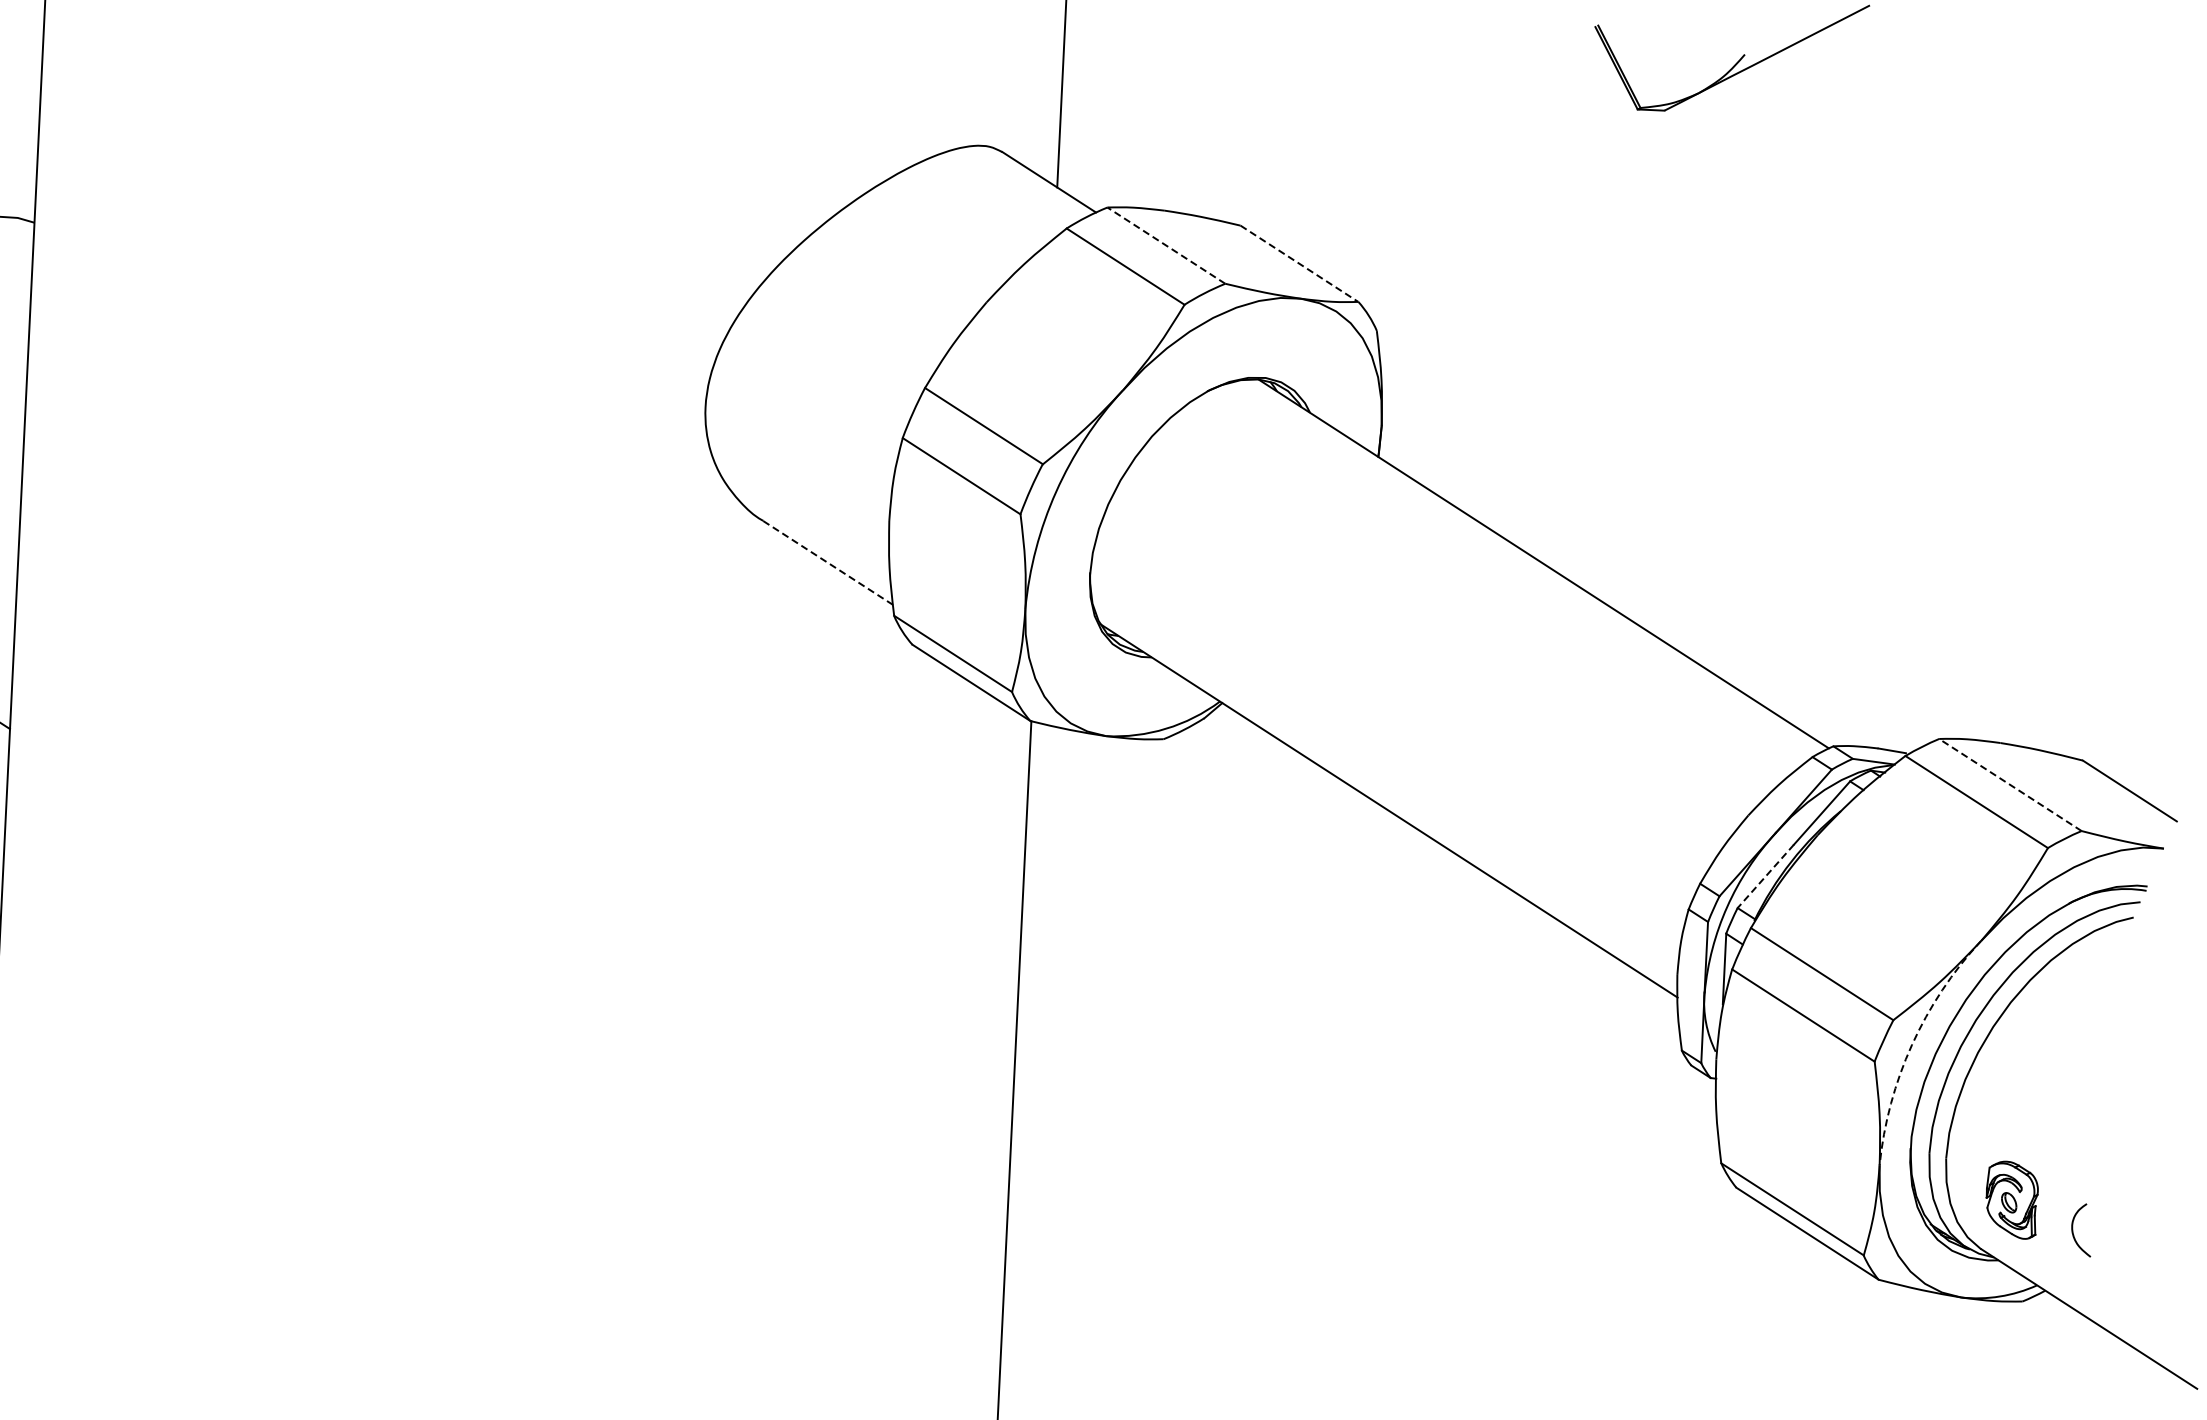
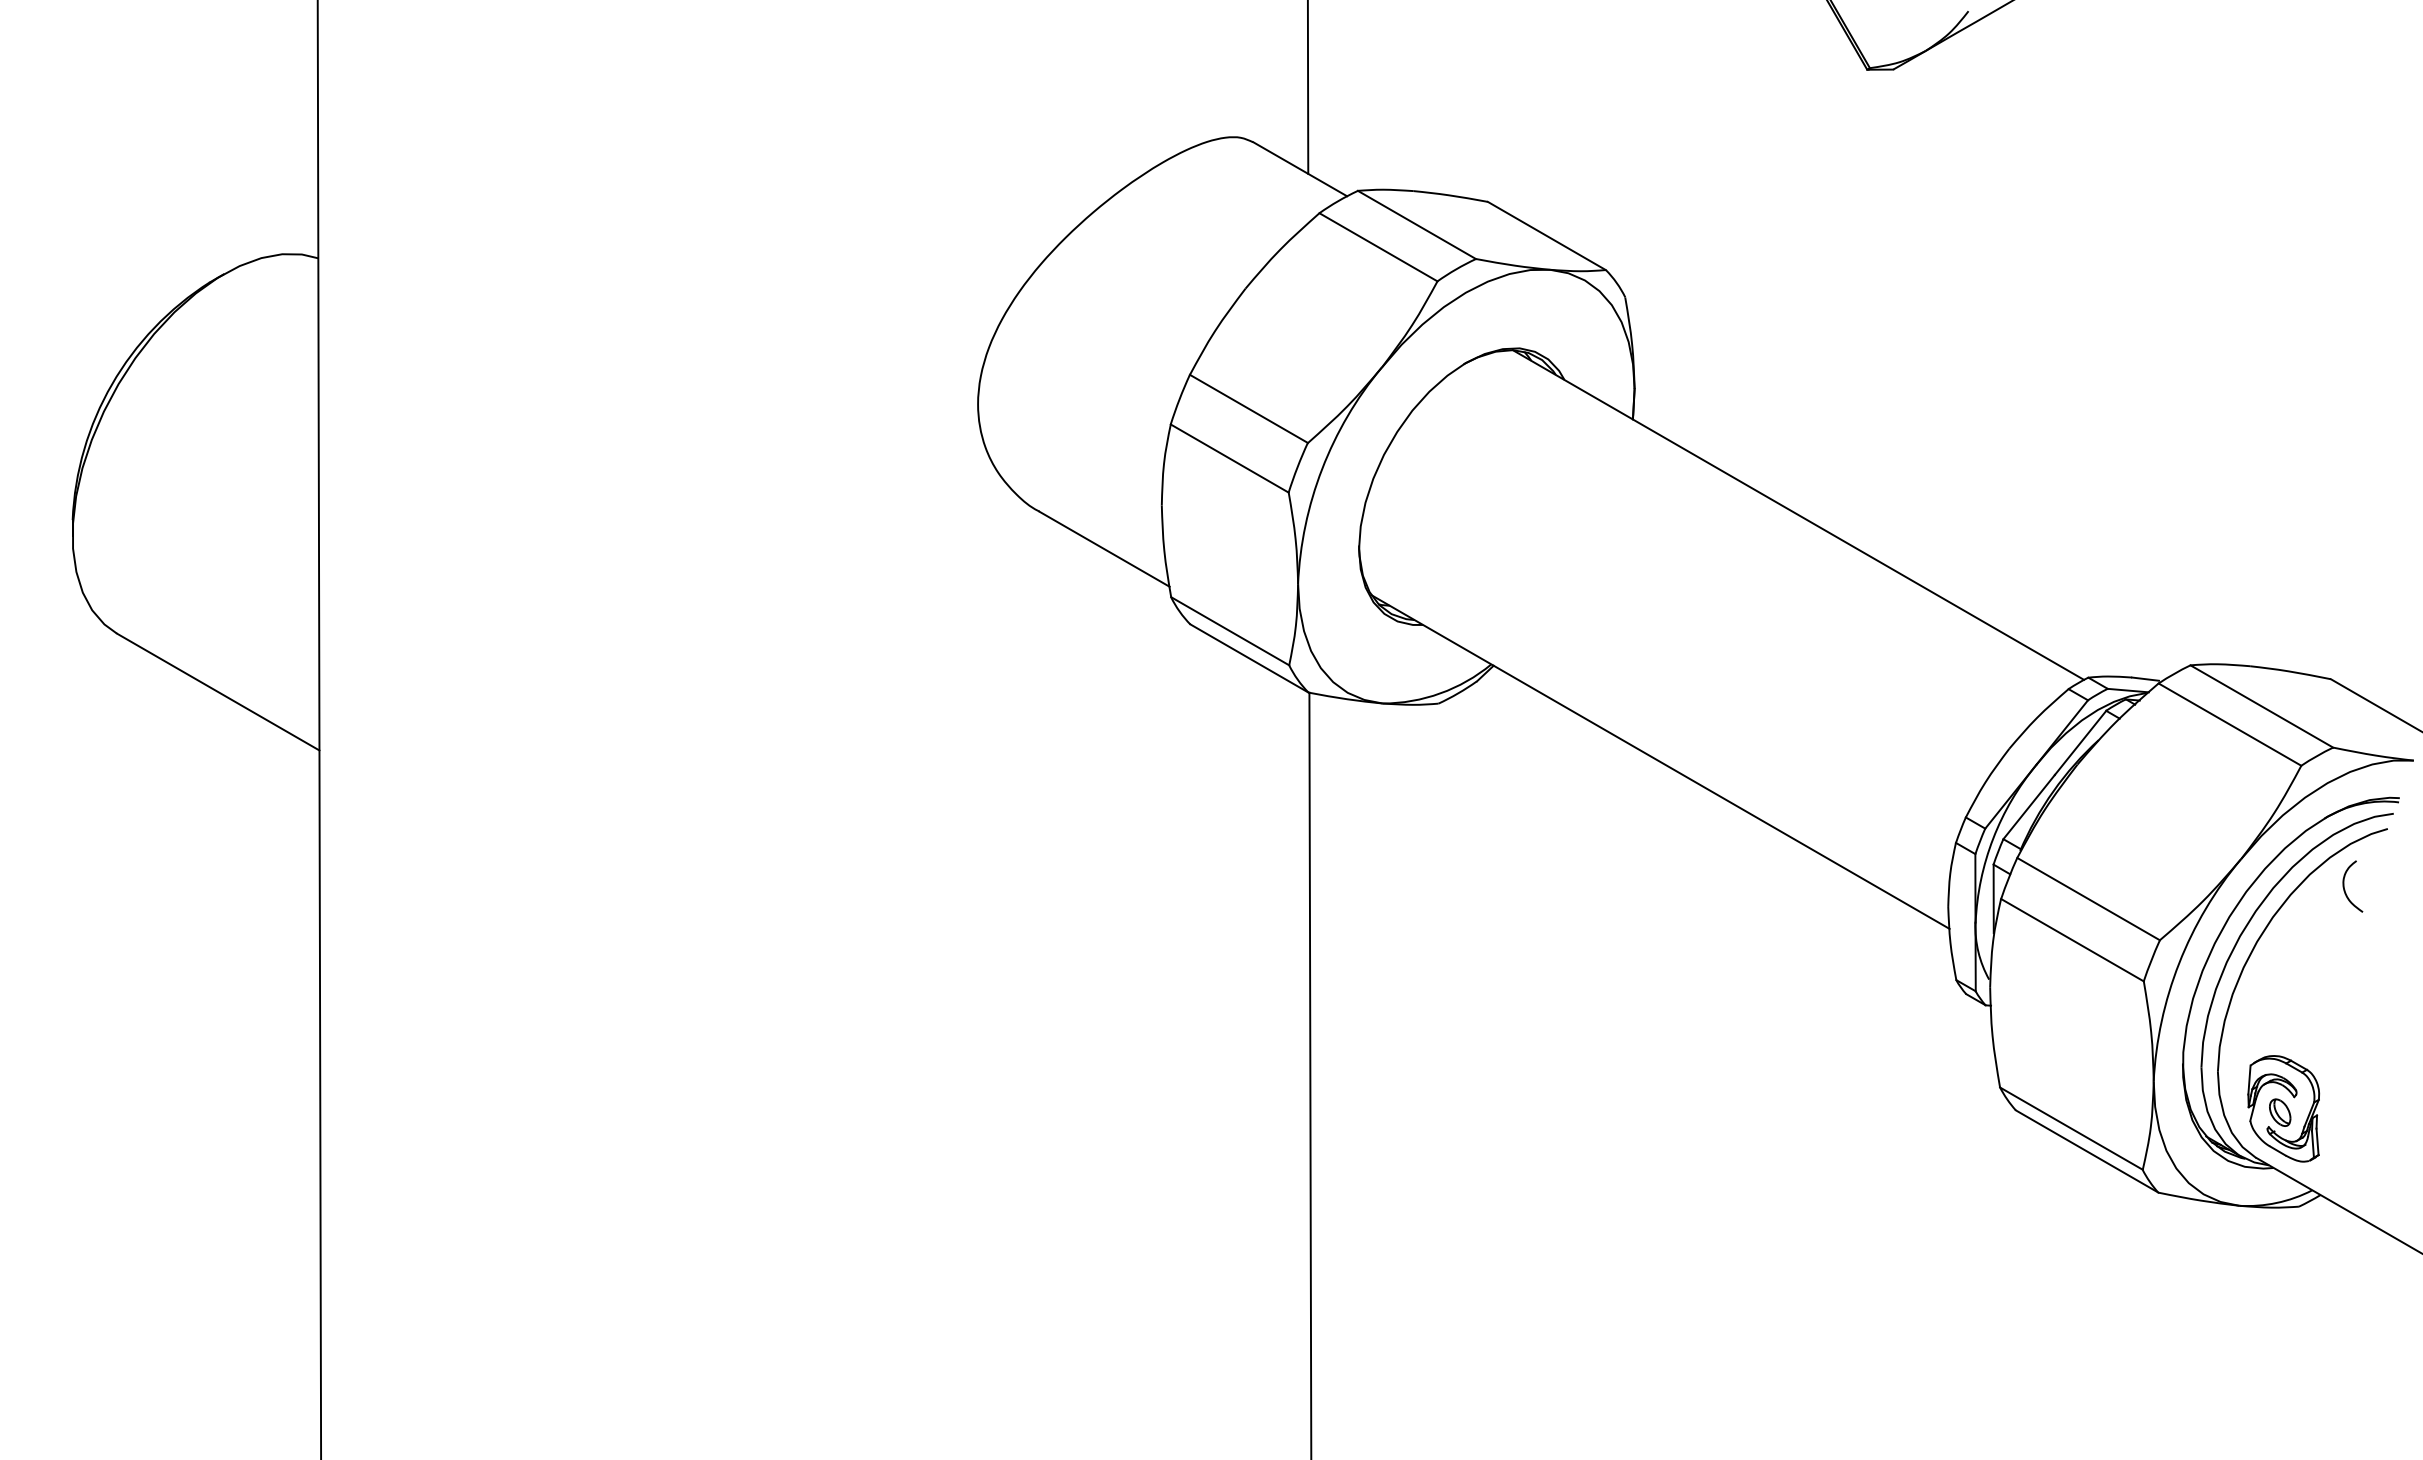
line: (1165, 245) -> (1416, 224), dashed -> solid
line: (1300, 264) -> (1547, 236), dashed -> solid
line: (829, 563) -> (1105, 549), dashed -> solid
line: (2010, 785) -> (2261, 706), dashed -> solid
line: (1765, 876) -> (2028, 807), dashed -> solid
arc: (1912, 1045) -> (2179, 963), dashed -> solid
part: (2011, 1199) -> (2283, 1108), size x1.43
curve: (2074, 1232) -> (2345, 889), moved

